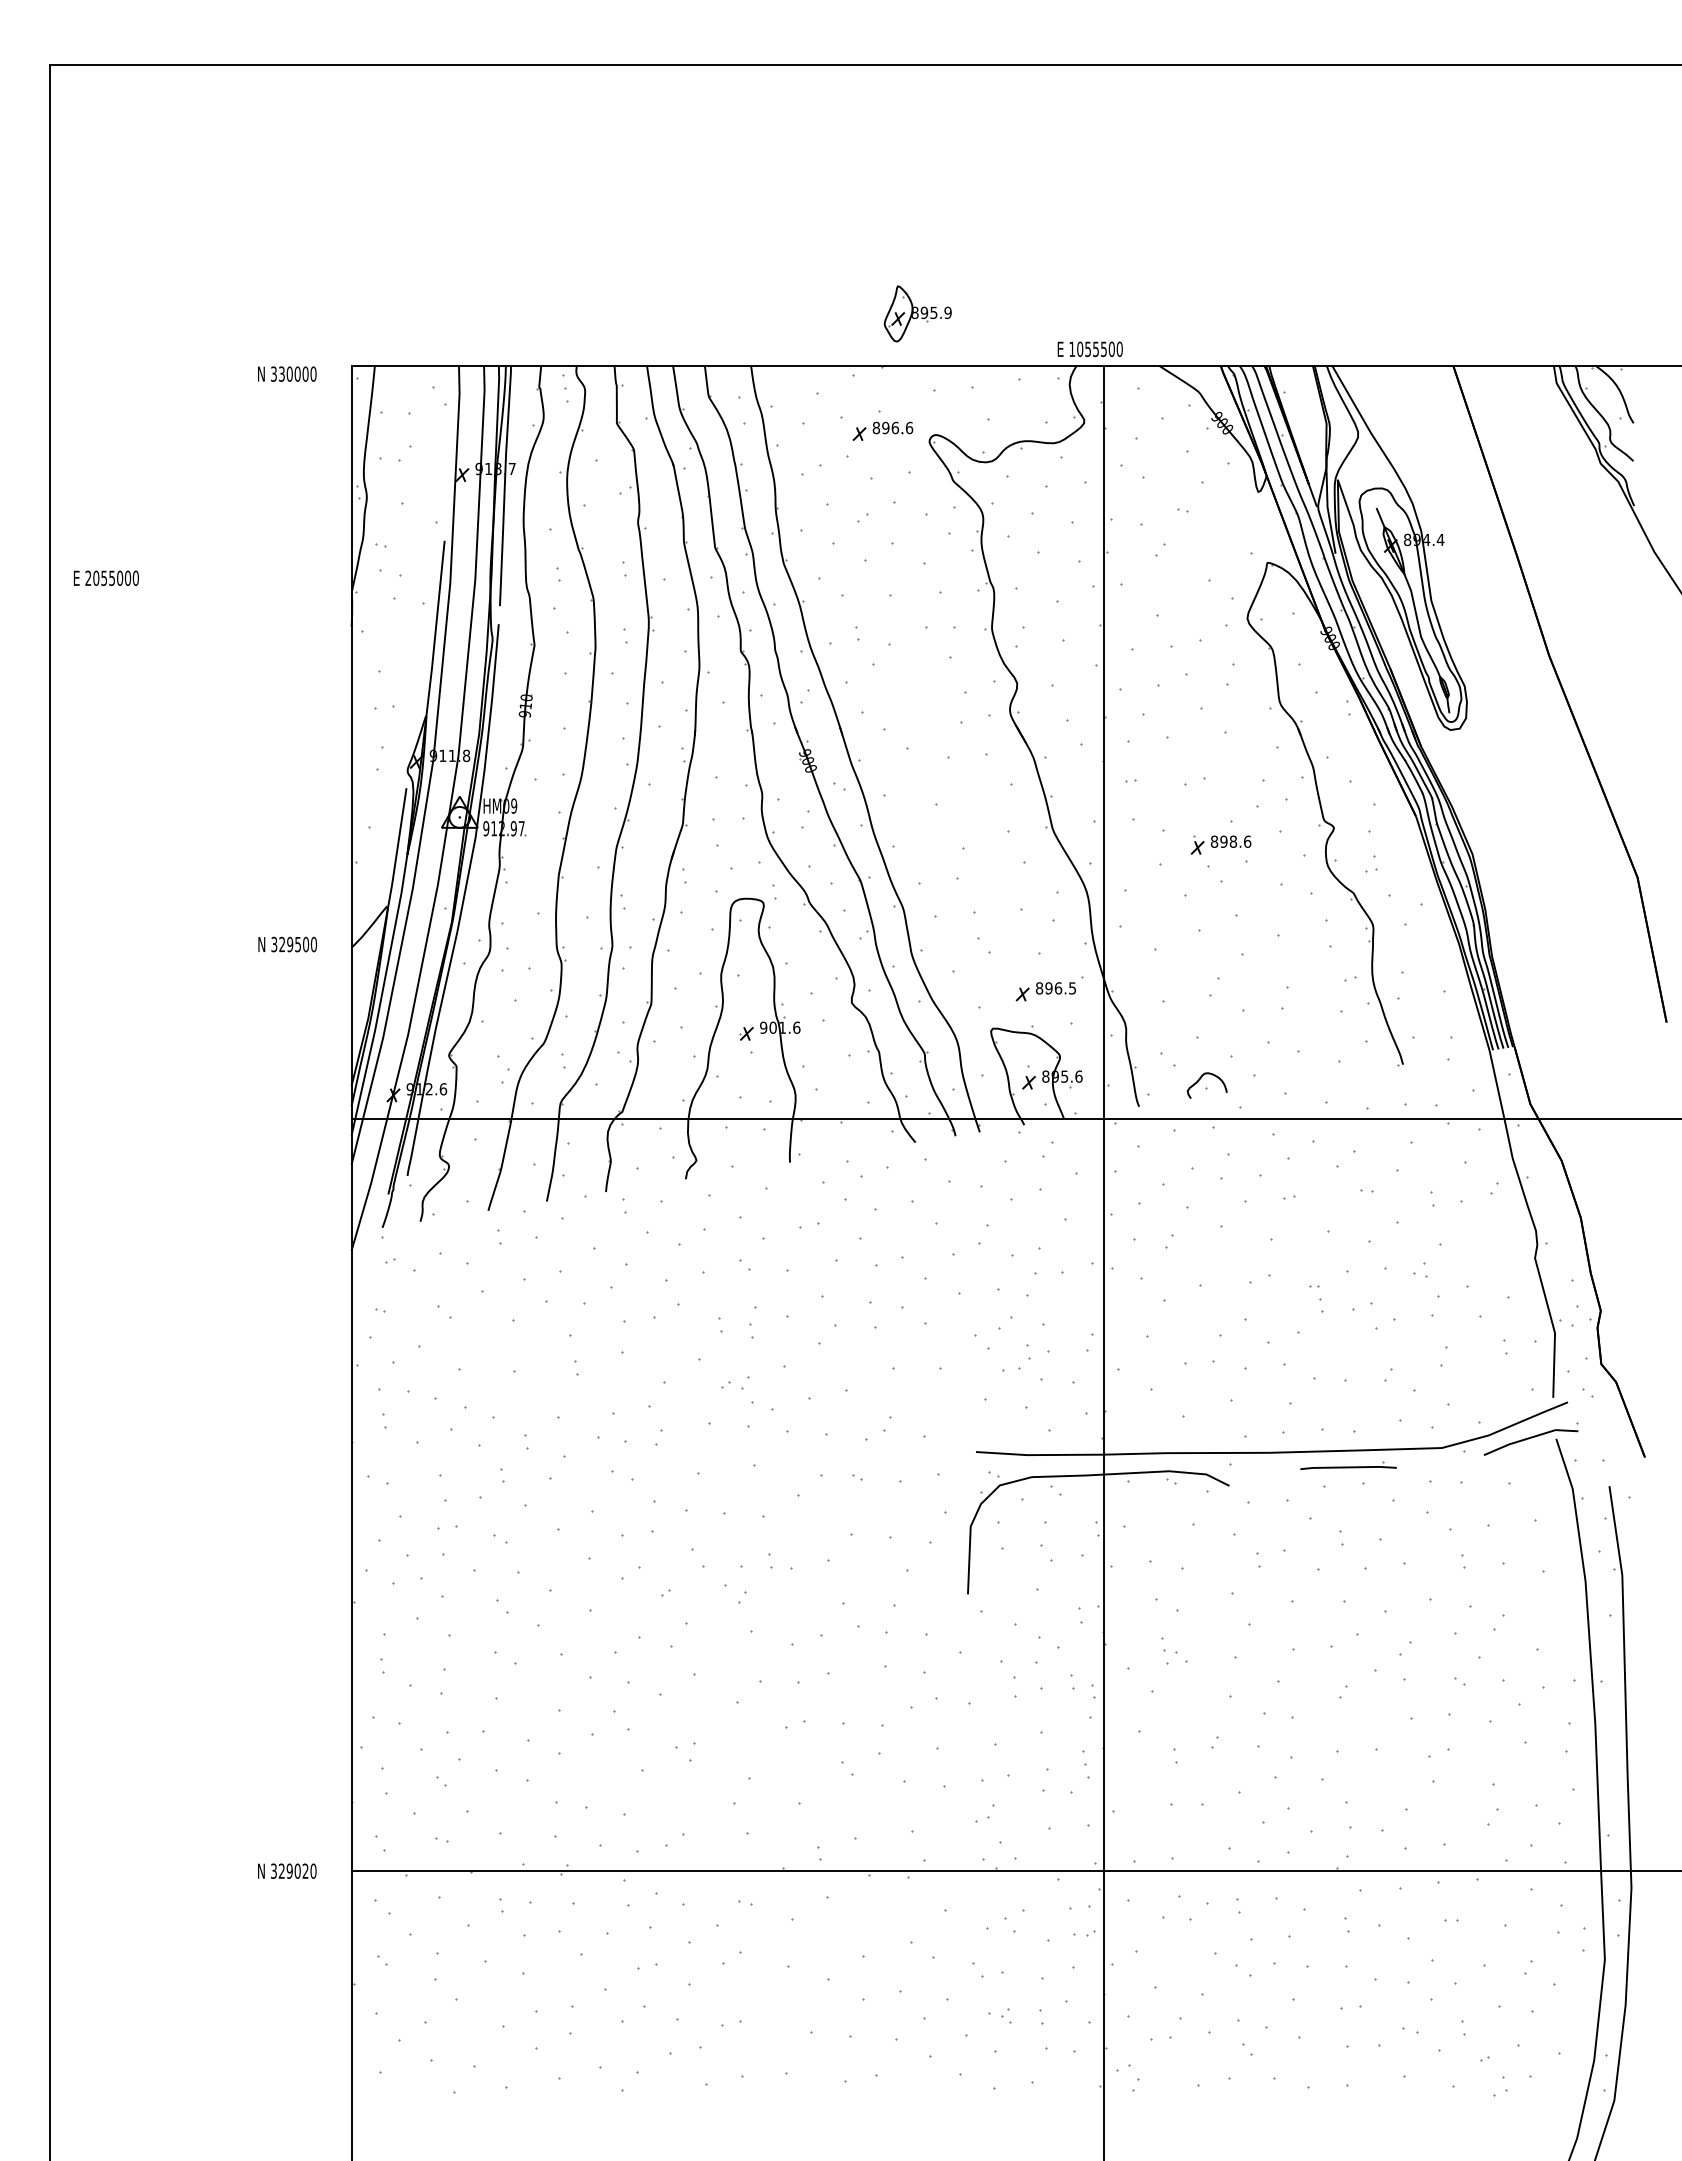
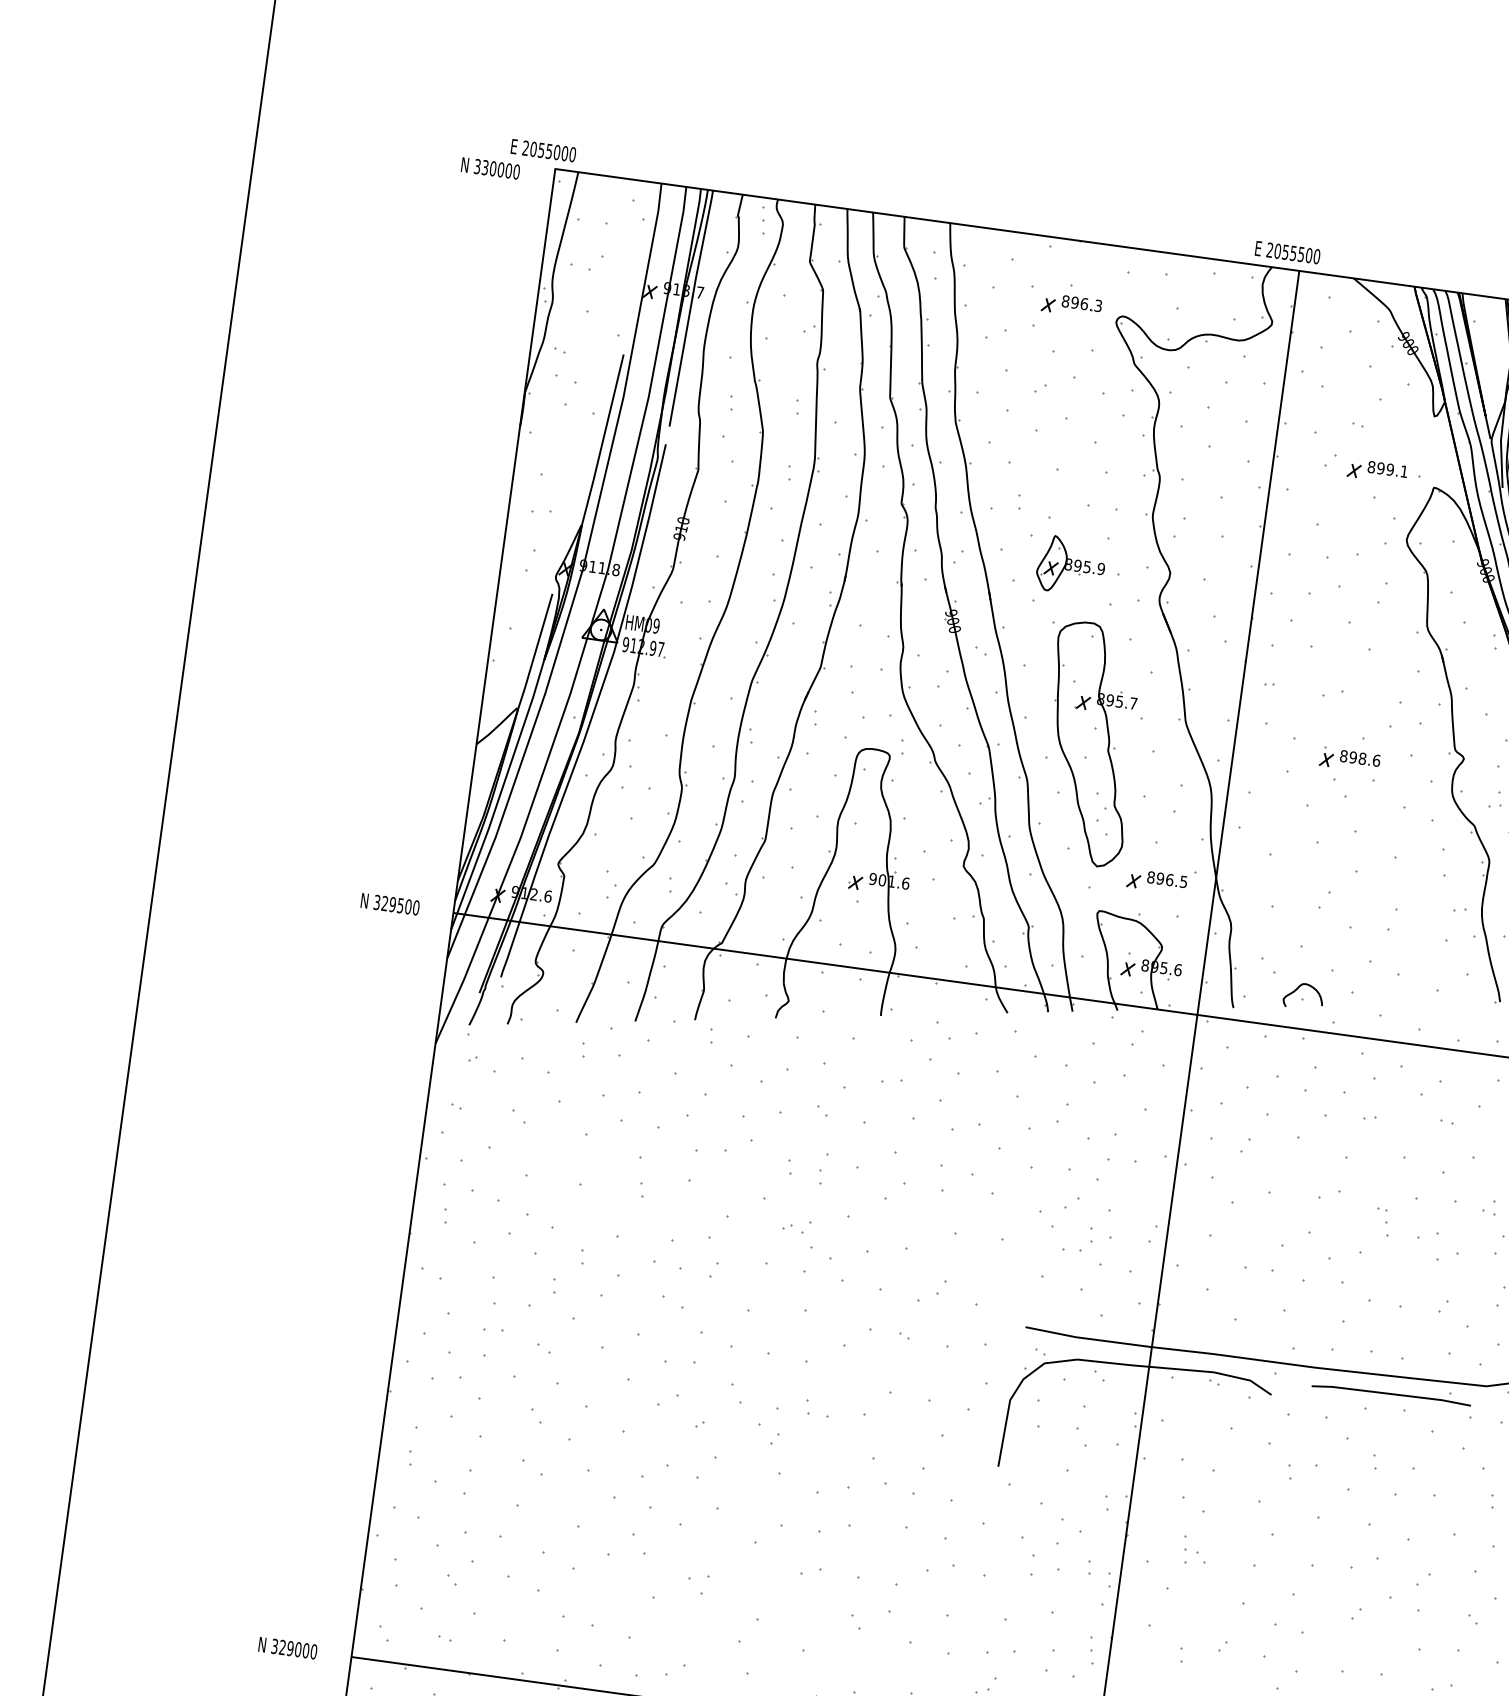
part: (917, 313) -> (1070, 565), moved
text: (1071, 348) -> (1269, 249), 1055500 -> 2055500
text: (909, 427) -> (1098, 305), 896.6 -> 896.3
part: (1209, 553) -> (1377, 470), added
text: (105, 578) -> (542, 150), moved
part: (960, 864) -> (1089, 744), added
text: (287, 944) -> (390, 904), moved
part: (1348, 1465) -> (1391, 1390), size x1.67
text: (305, 1870) -> (306, 1650), 329020 -> 329000

